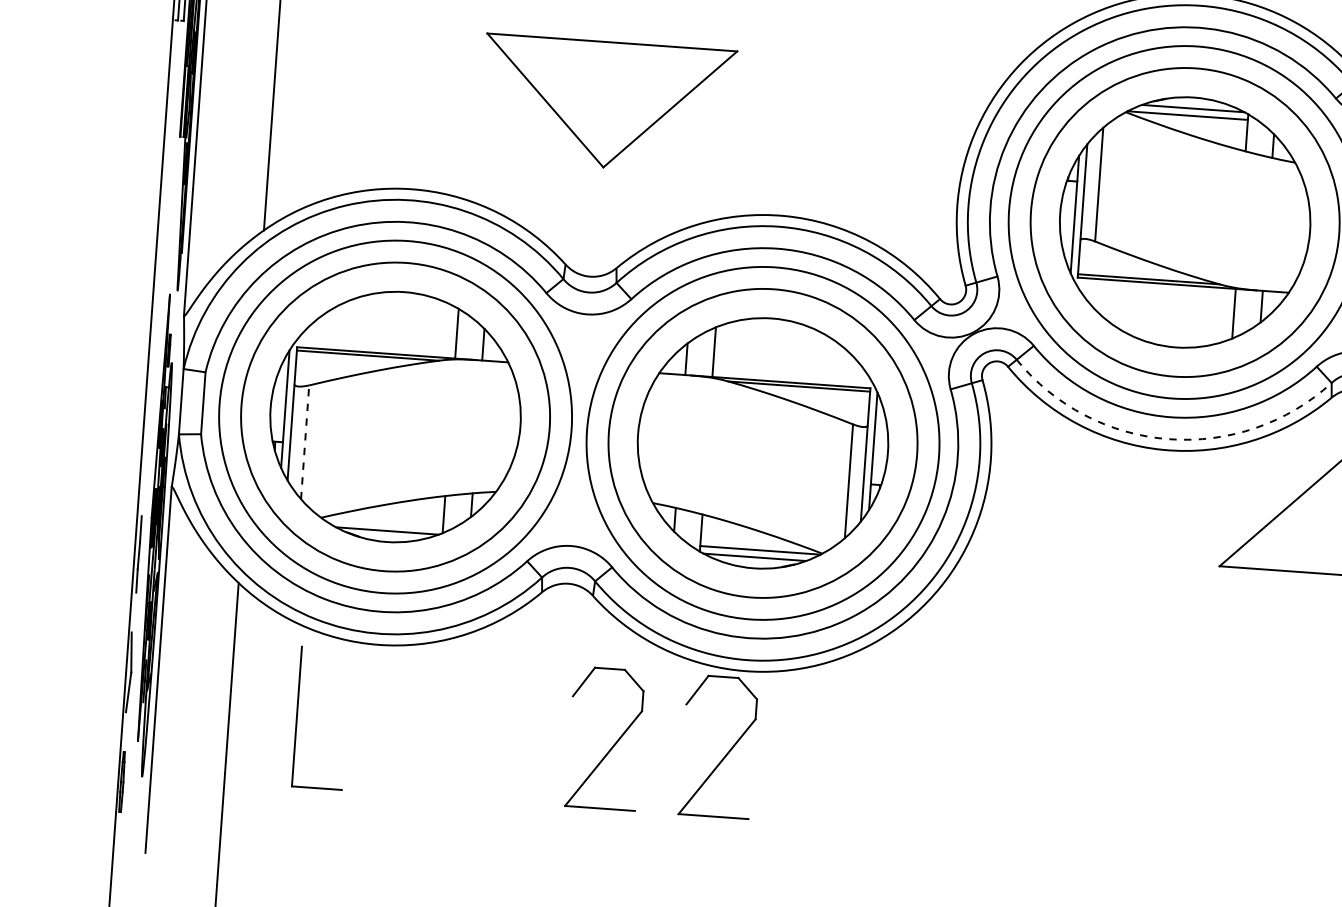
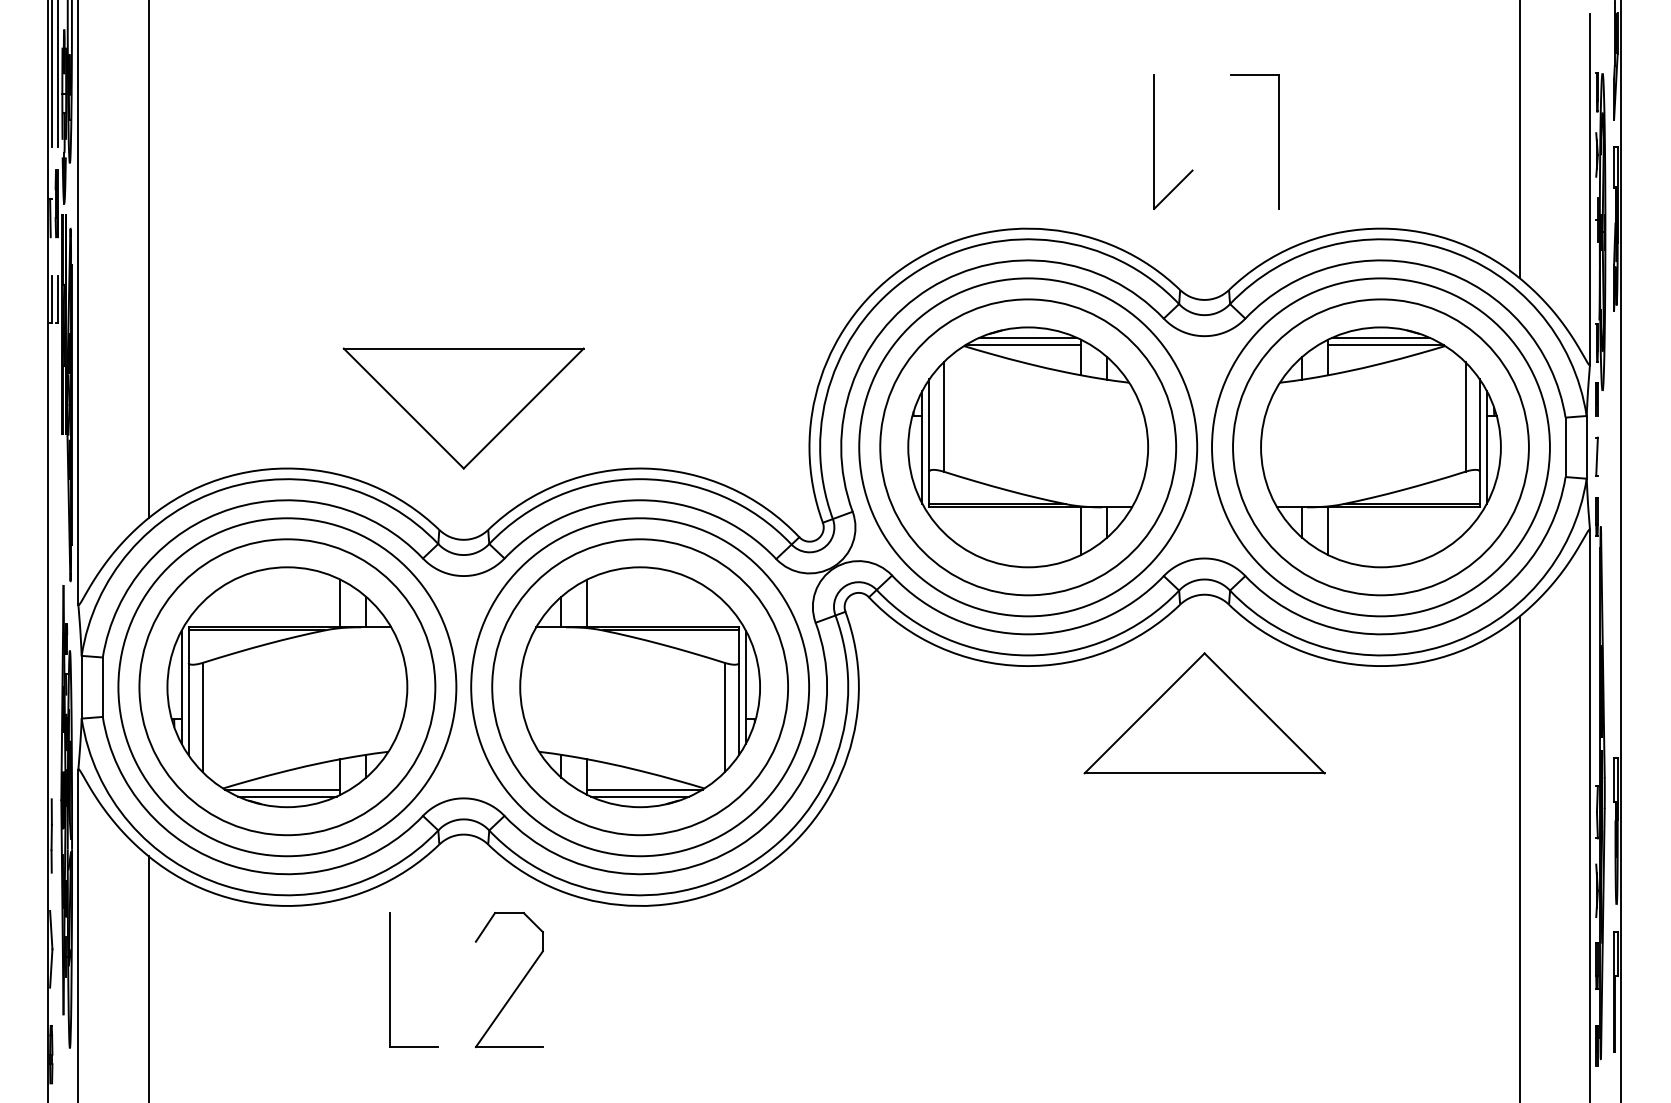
part: (607, 104) -> (463, 408), moved
arc: (1168, 439) -> (1027, 655), dashed -> solid
line: (304, 442) -> (202, 717), dashed -> solid
line: (382, 523) -> (282, 789), added
part: (297, 716) -> (390, 979), moved
part: (726, 753) -> (626, 985), removed

